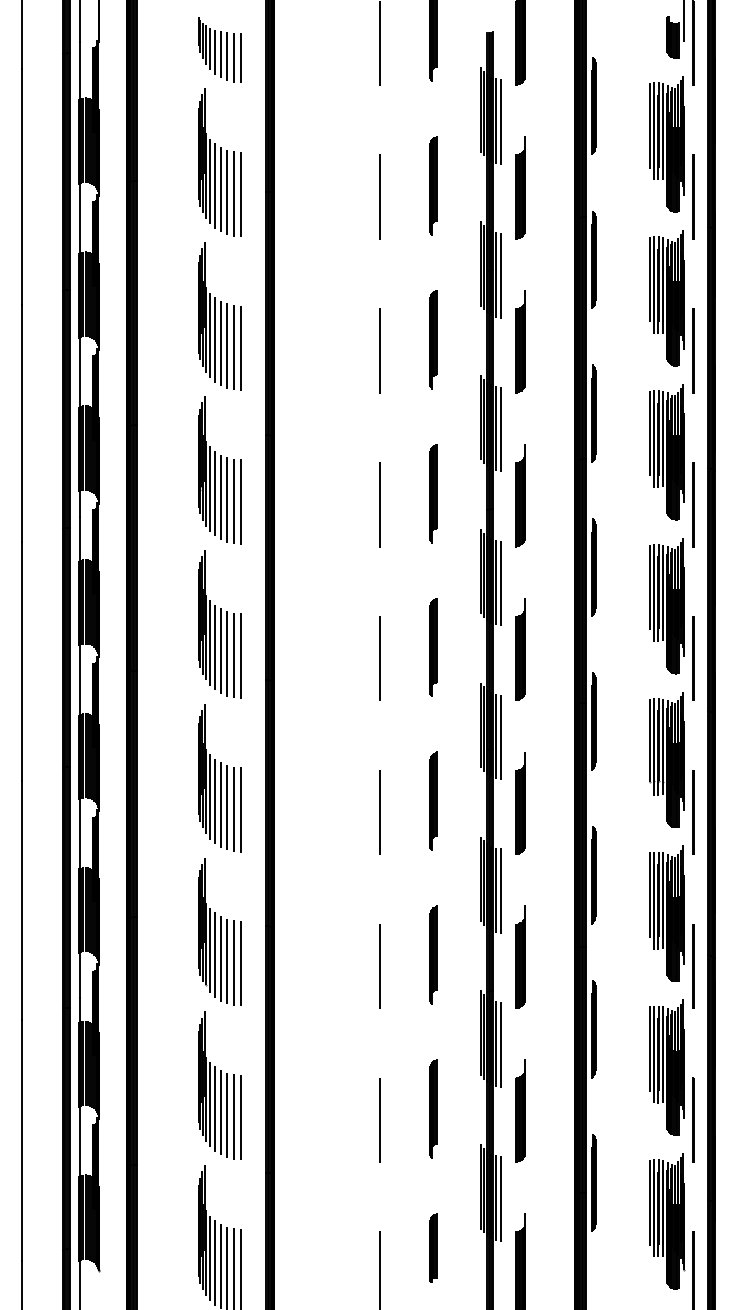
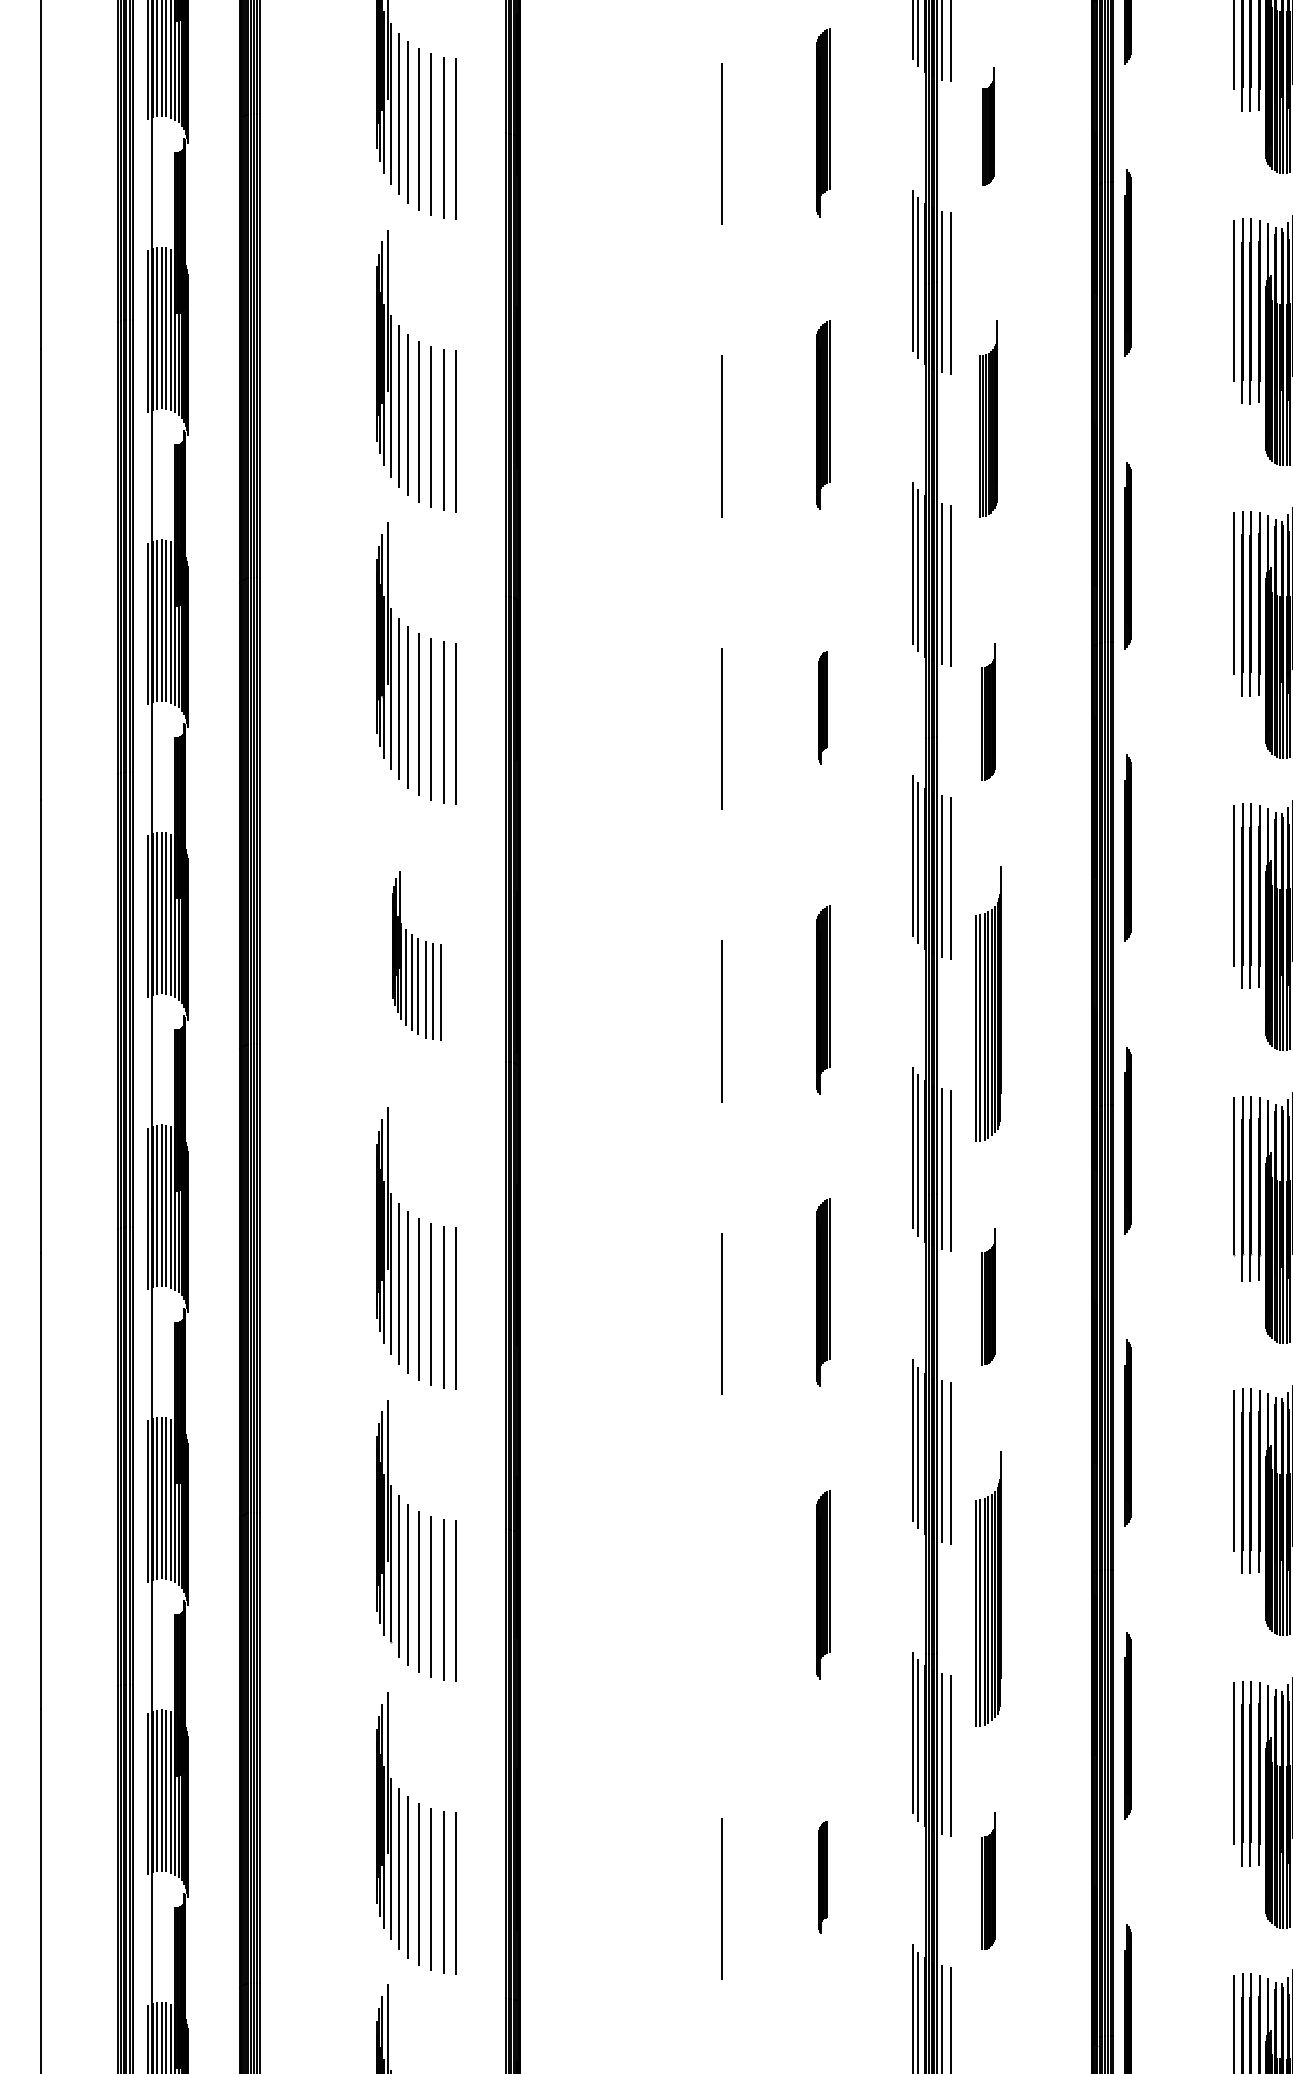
part: (520, 187) -> (988, 125), size x0.6
part: (433, 493) -> (823, 707), size x0.6
part: (520, 495) -> (988, 711), size x0.7
part: (219, 624) -> (416, 956), size x0.6
part: (520, 649) -> (988, 1003), size x1.4
part: (520, 803) -> (988, 1296), size x0.7
part: (520, 956) -> (988, 1587), size x1.4
line: (380, 966) -> (722, 1606), removed
part: (433, 1108) -> (823, 1876), size x0.6
part: (520, 1110) -> (988, 1880), size x0.7

